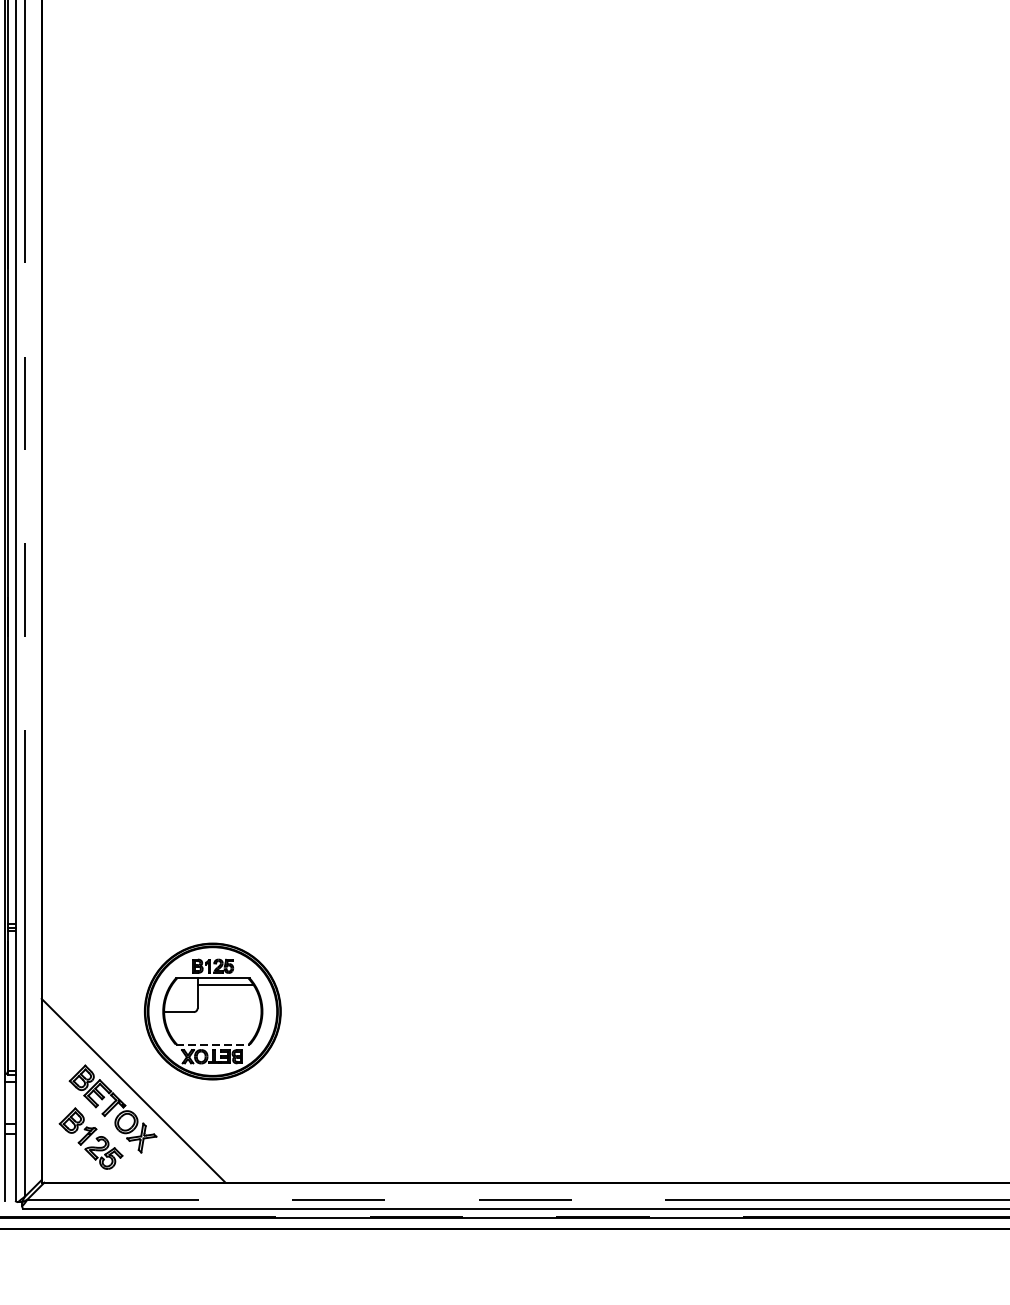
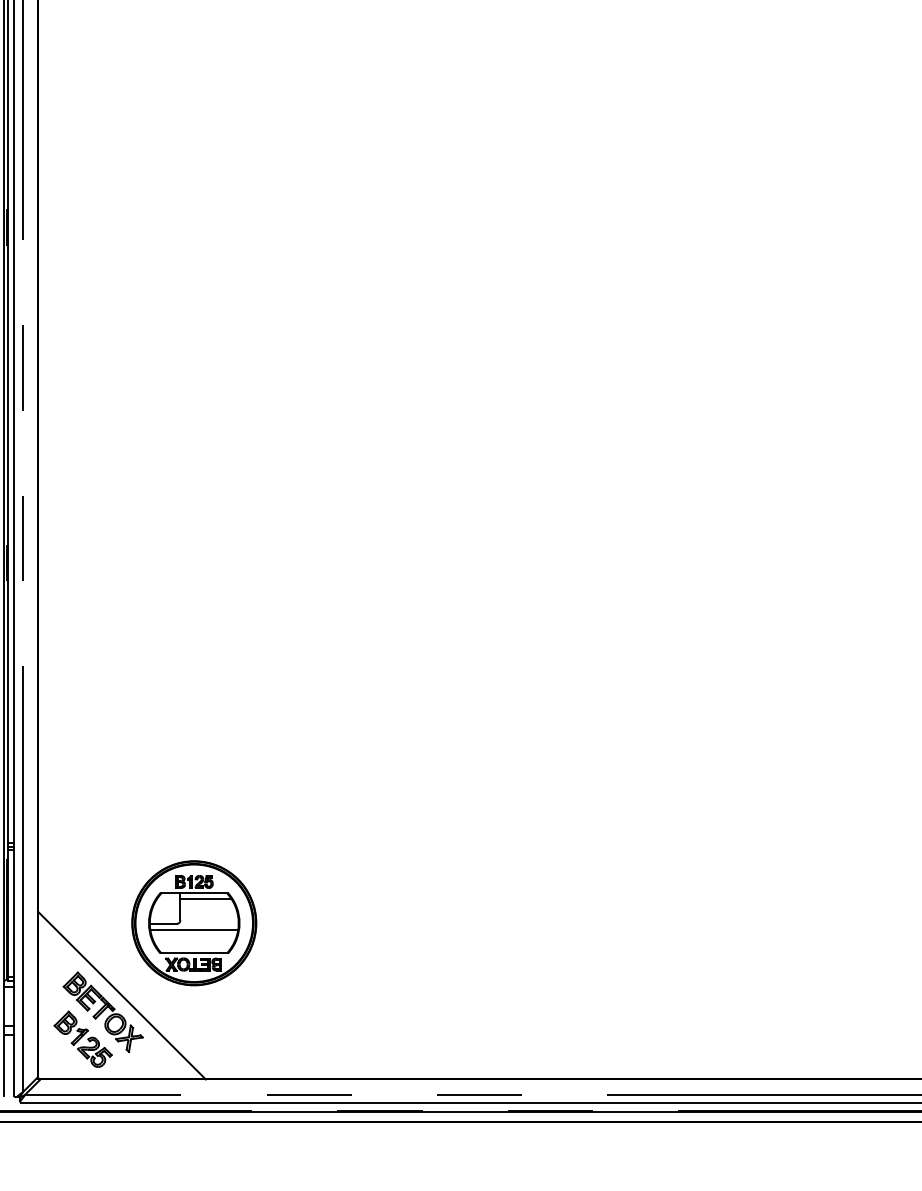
line: (213, 1019) -> (194, 930), added
line: (213, 1044) -> (194, 953), dashed -> solid

